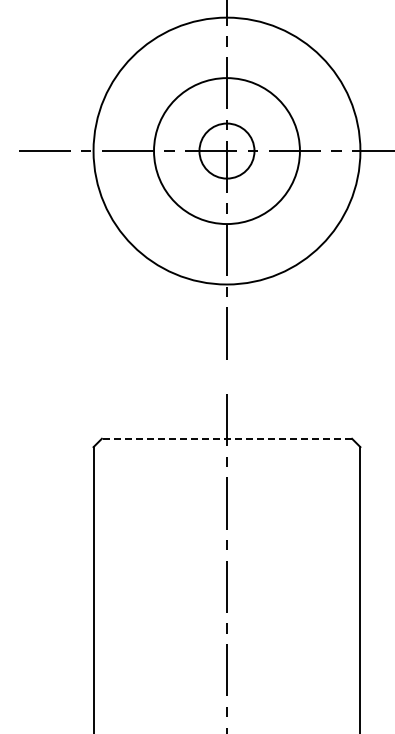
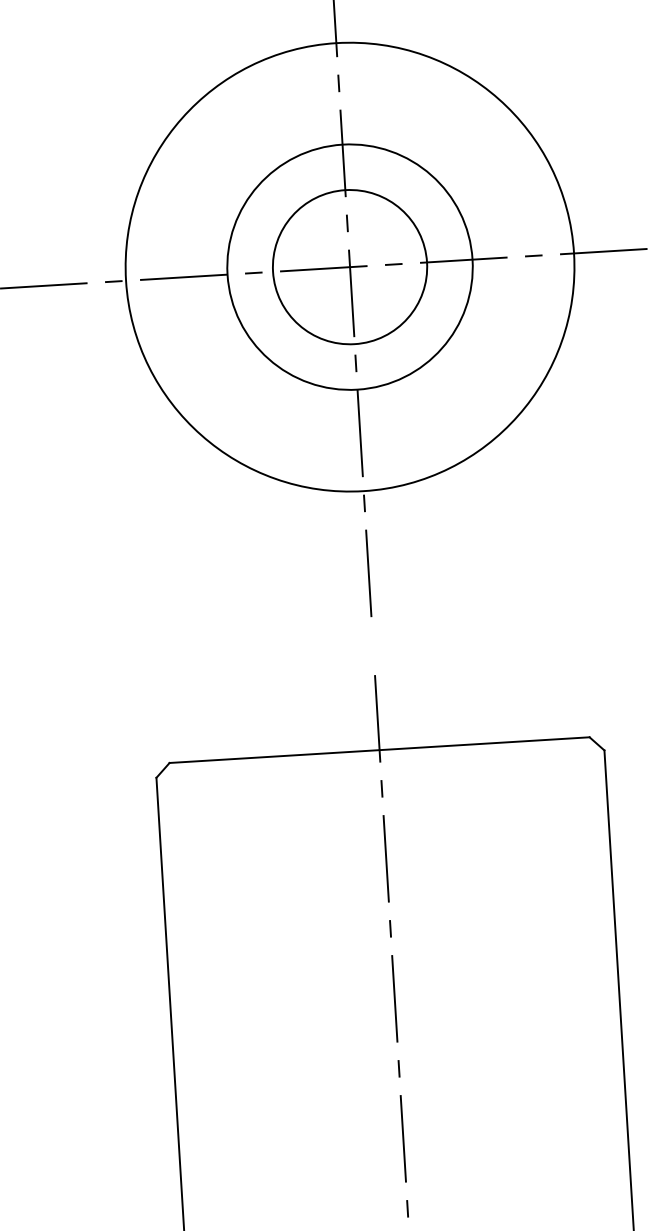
circle: (226, 150) -> (349, 266), size x1.67
line: (226, 438) -> (378, 749), dashed -> solid

